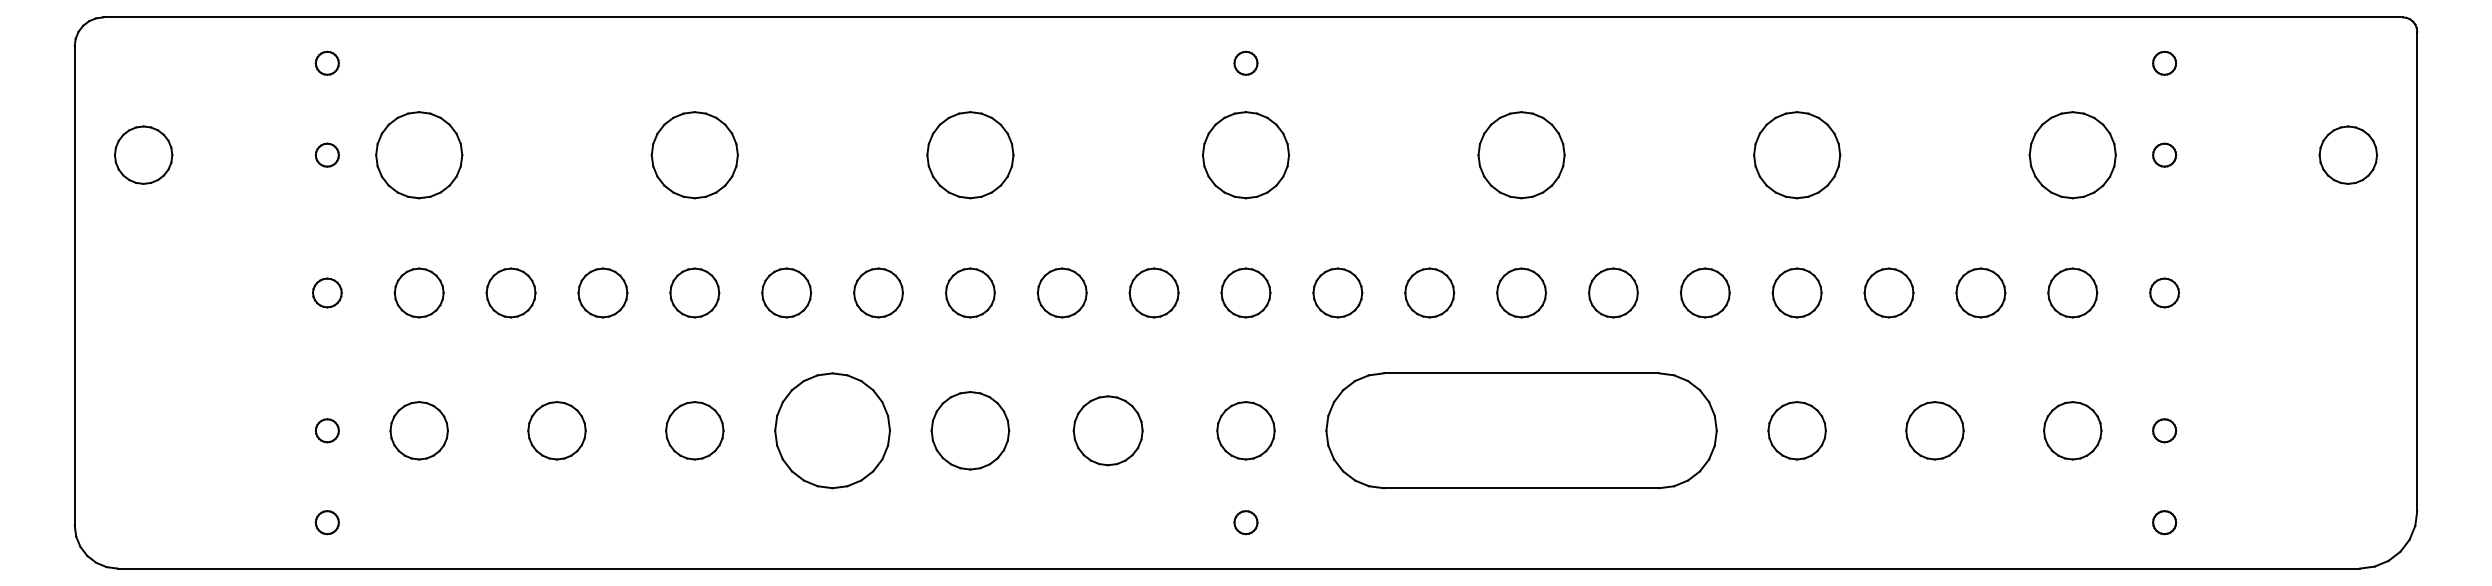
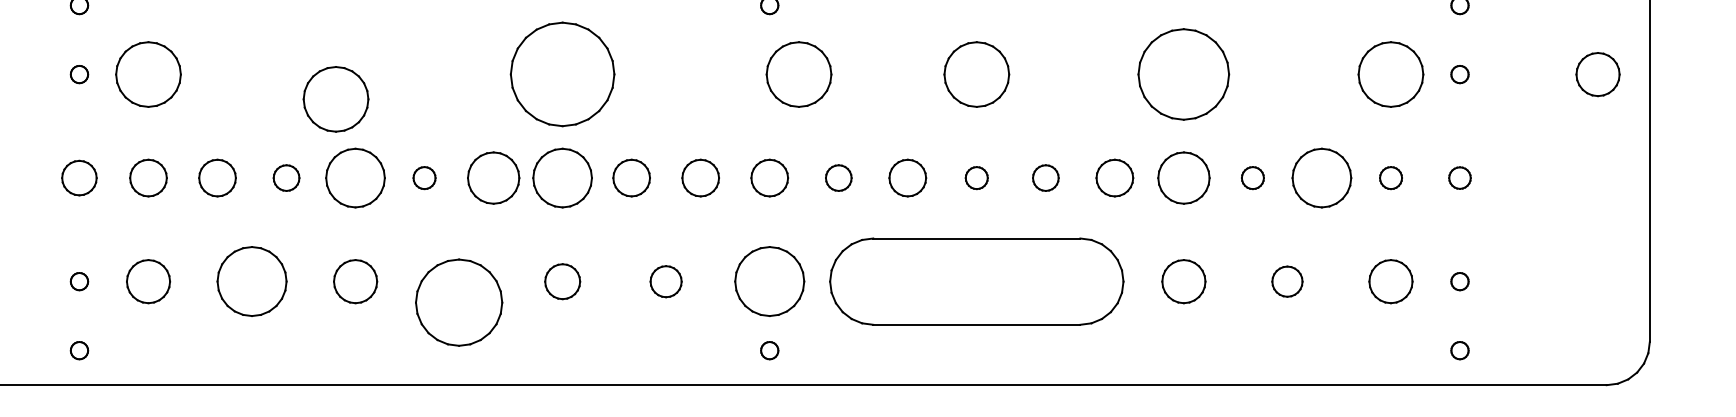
part: (694, 155) -> (335, 99), moved
part: (970, 155) -> (562, 74), size x1.6
part: (1245, 155) -> (798, 74), moved
part: (1797, 155) -> (1184, 74), size x1.4
part: (327, 292) -> (79, 177), size x1.6
part: (602, 292) -> (286, 177), size x0.7
part: (694, 292) -> (355, 177), size x1.6
part: (786, 292) -> (424, 177), size x0.6
part: (878, 292) -> (493, 177), size x1.4
part: (970, 292) -> (562, 177), size x1.6
part: (1337, 292) -> (838, 177), size x0.7
part: (1521, 292) -> (976, 177), size x0.6
part: (1613, 292) -> (1045, 177), size x0.7
part: (1796, 292) -> (1183, 177), size x1.4
part: (1888, 292) -> (1252, 177), size x0.6
part: (1980, 292) -> (1321, 177), size x1.6
part: (2072, 292) -> (1390, 177), size x0.6
part: (556, 430) -> (251, 281), size x1.6
part: (832, 430) -> (459, 302), moved
part: (970, 430) -> (562, 281), size x0.6
part: (1107, 430) -> (665, 281), size x0.6
part: (1245, 430) -> (769, 281), size x1.6
part: (1934, 430) -> (1287, 281), size x0.7

